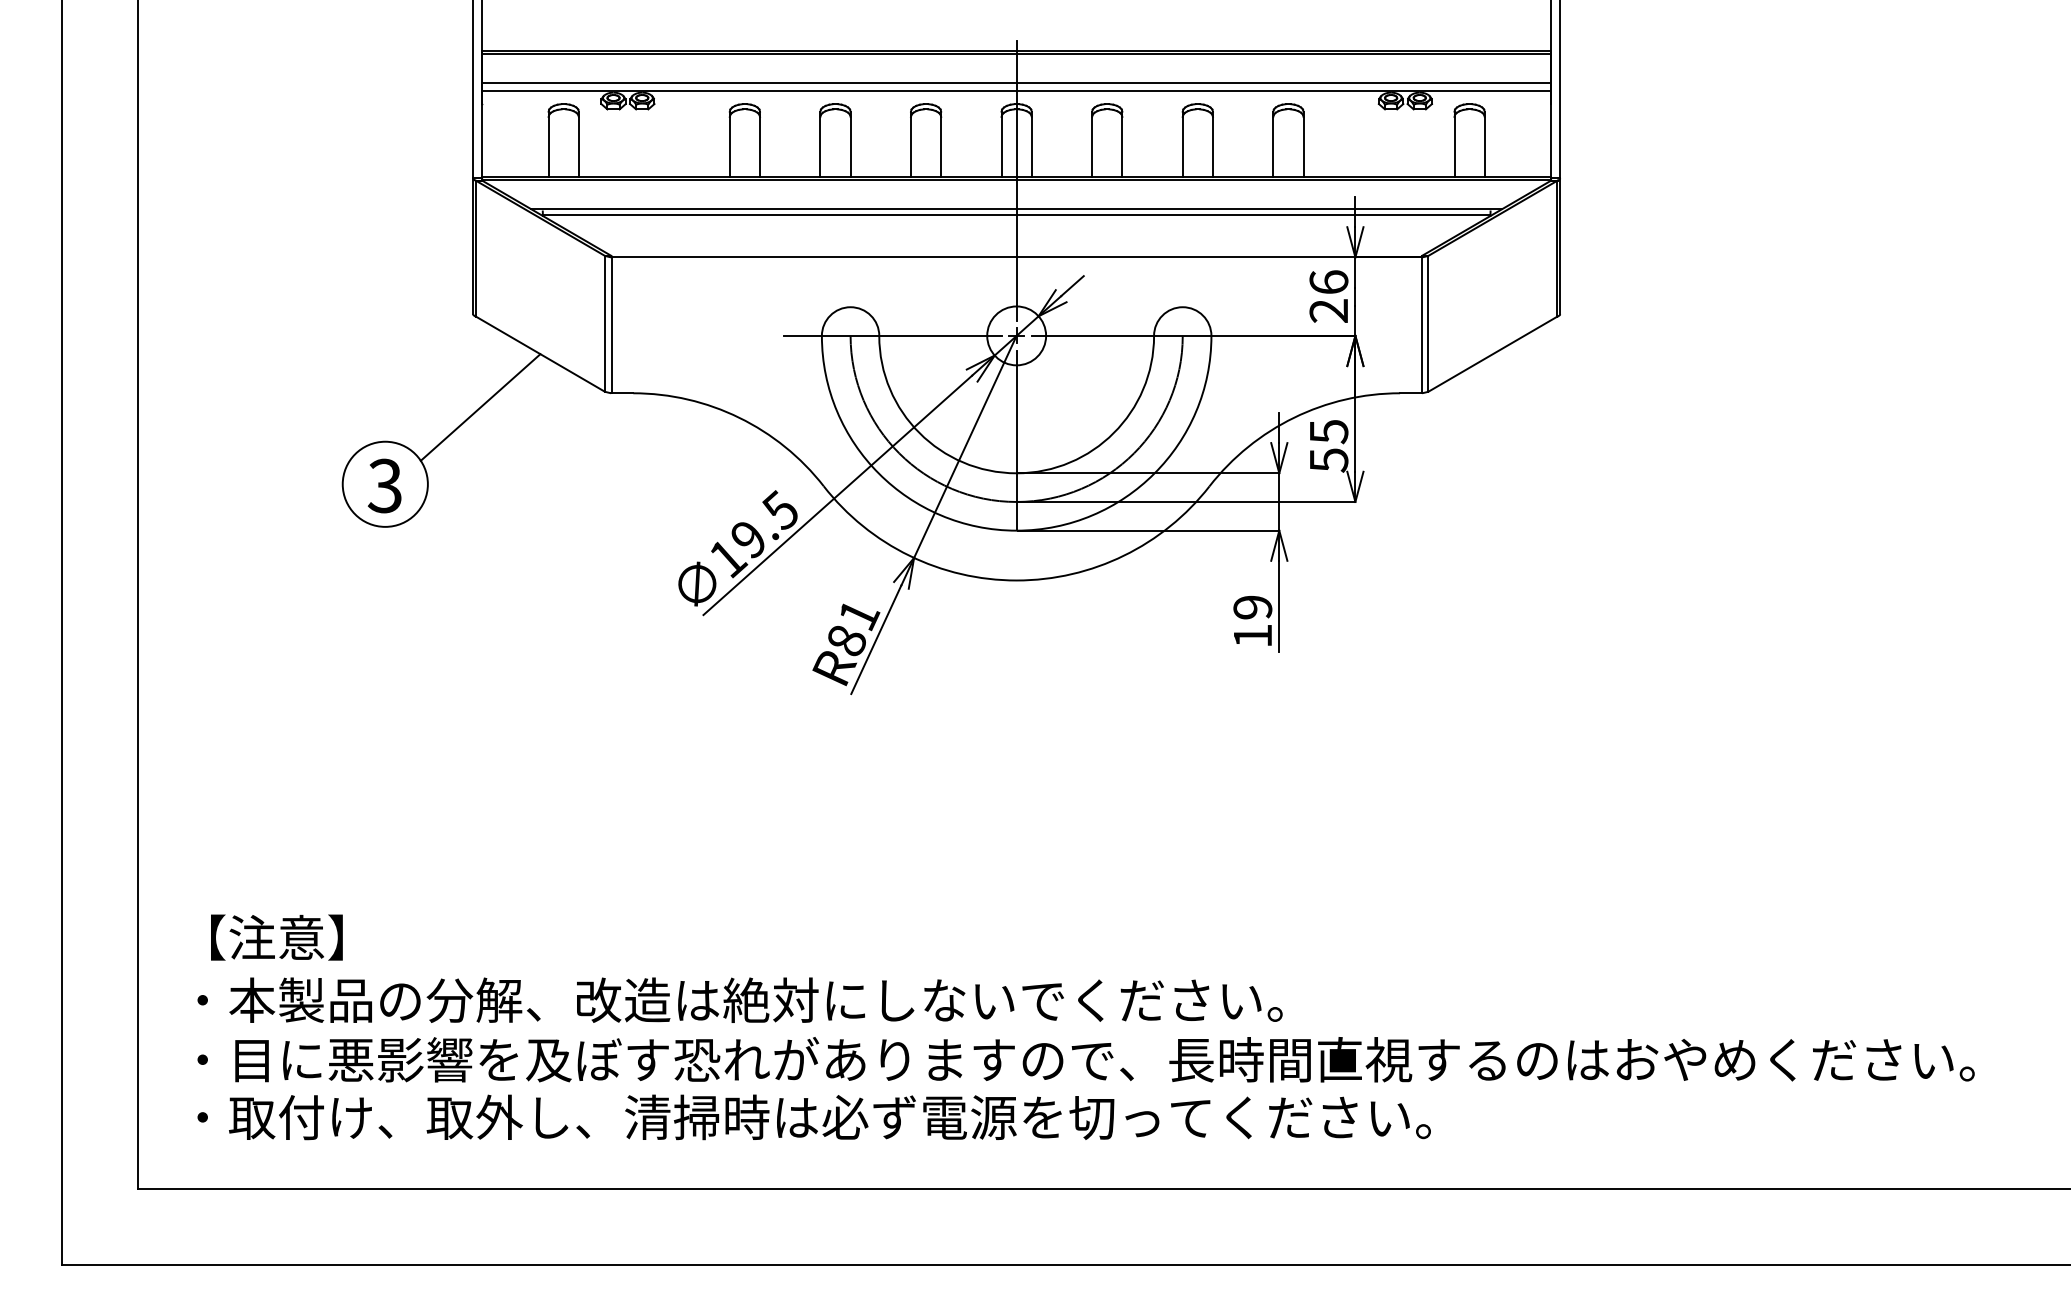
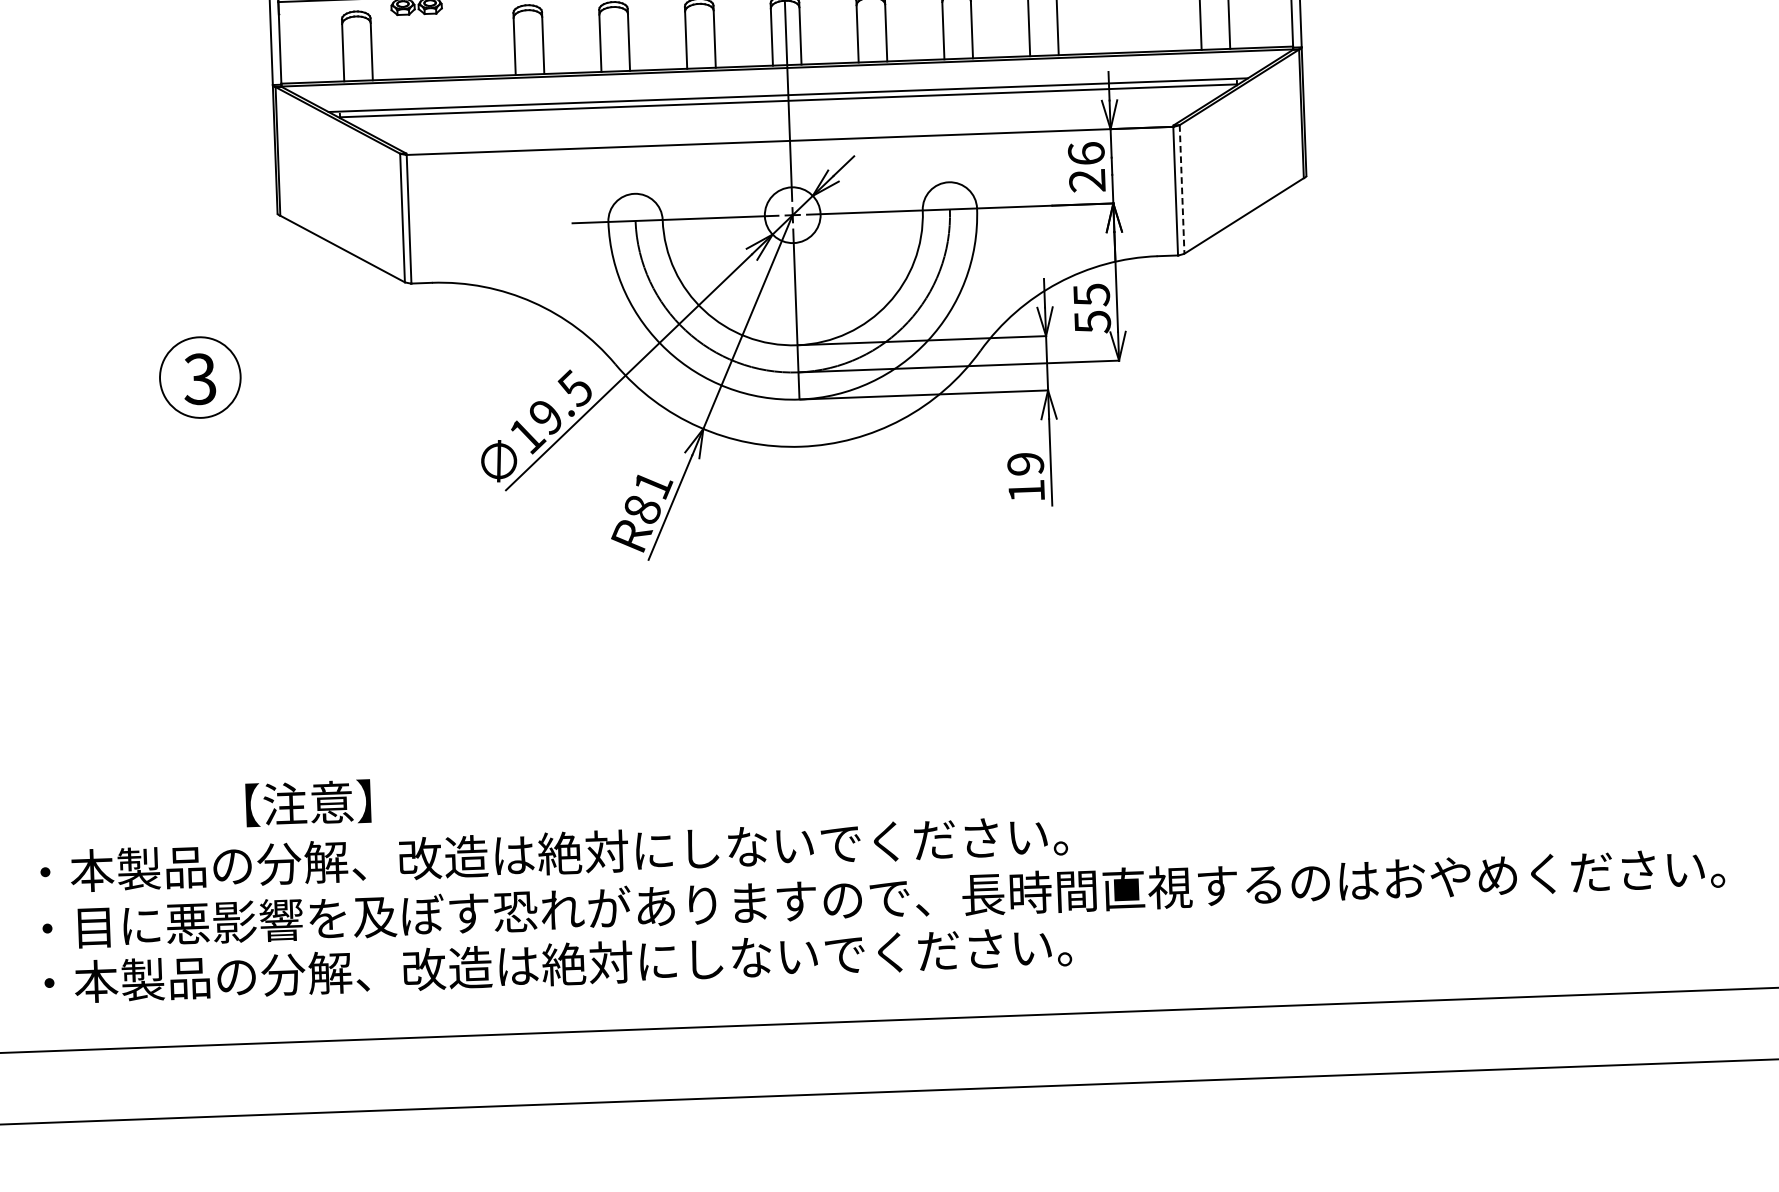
line: (1428, 323) -> (1182, 189), solid -> dashed
line: (480, 407) -> (287, 301), removed
text: (276, 937) -> (308, 803), moved
text: (829, 1117) -> (642, 961), ・取付け、取外し、清掃時は必ず電源を切ってください。 -> ・本製品の分解、改造は絶対にしないでください。

